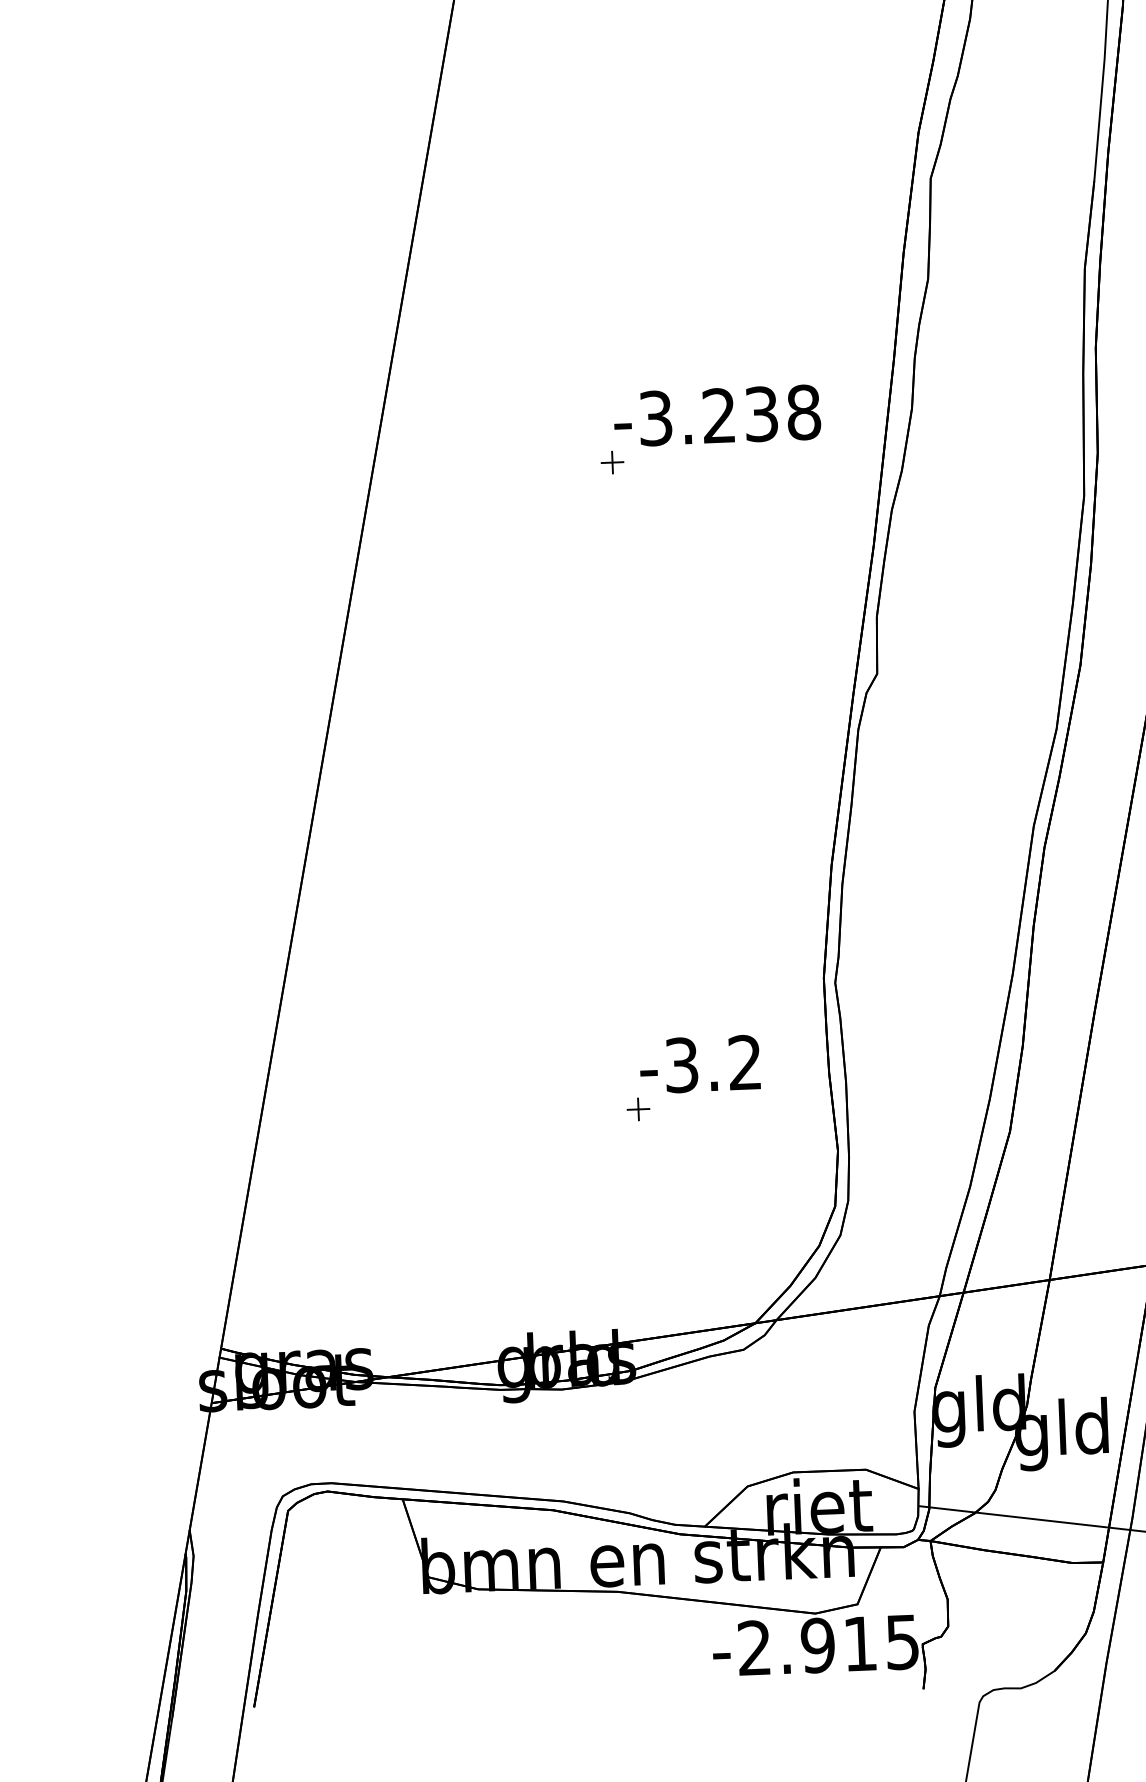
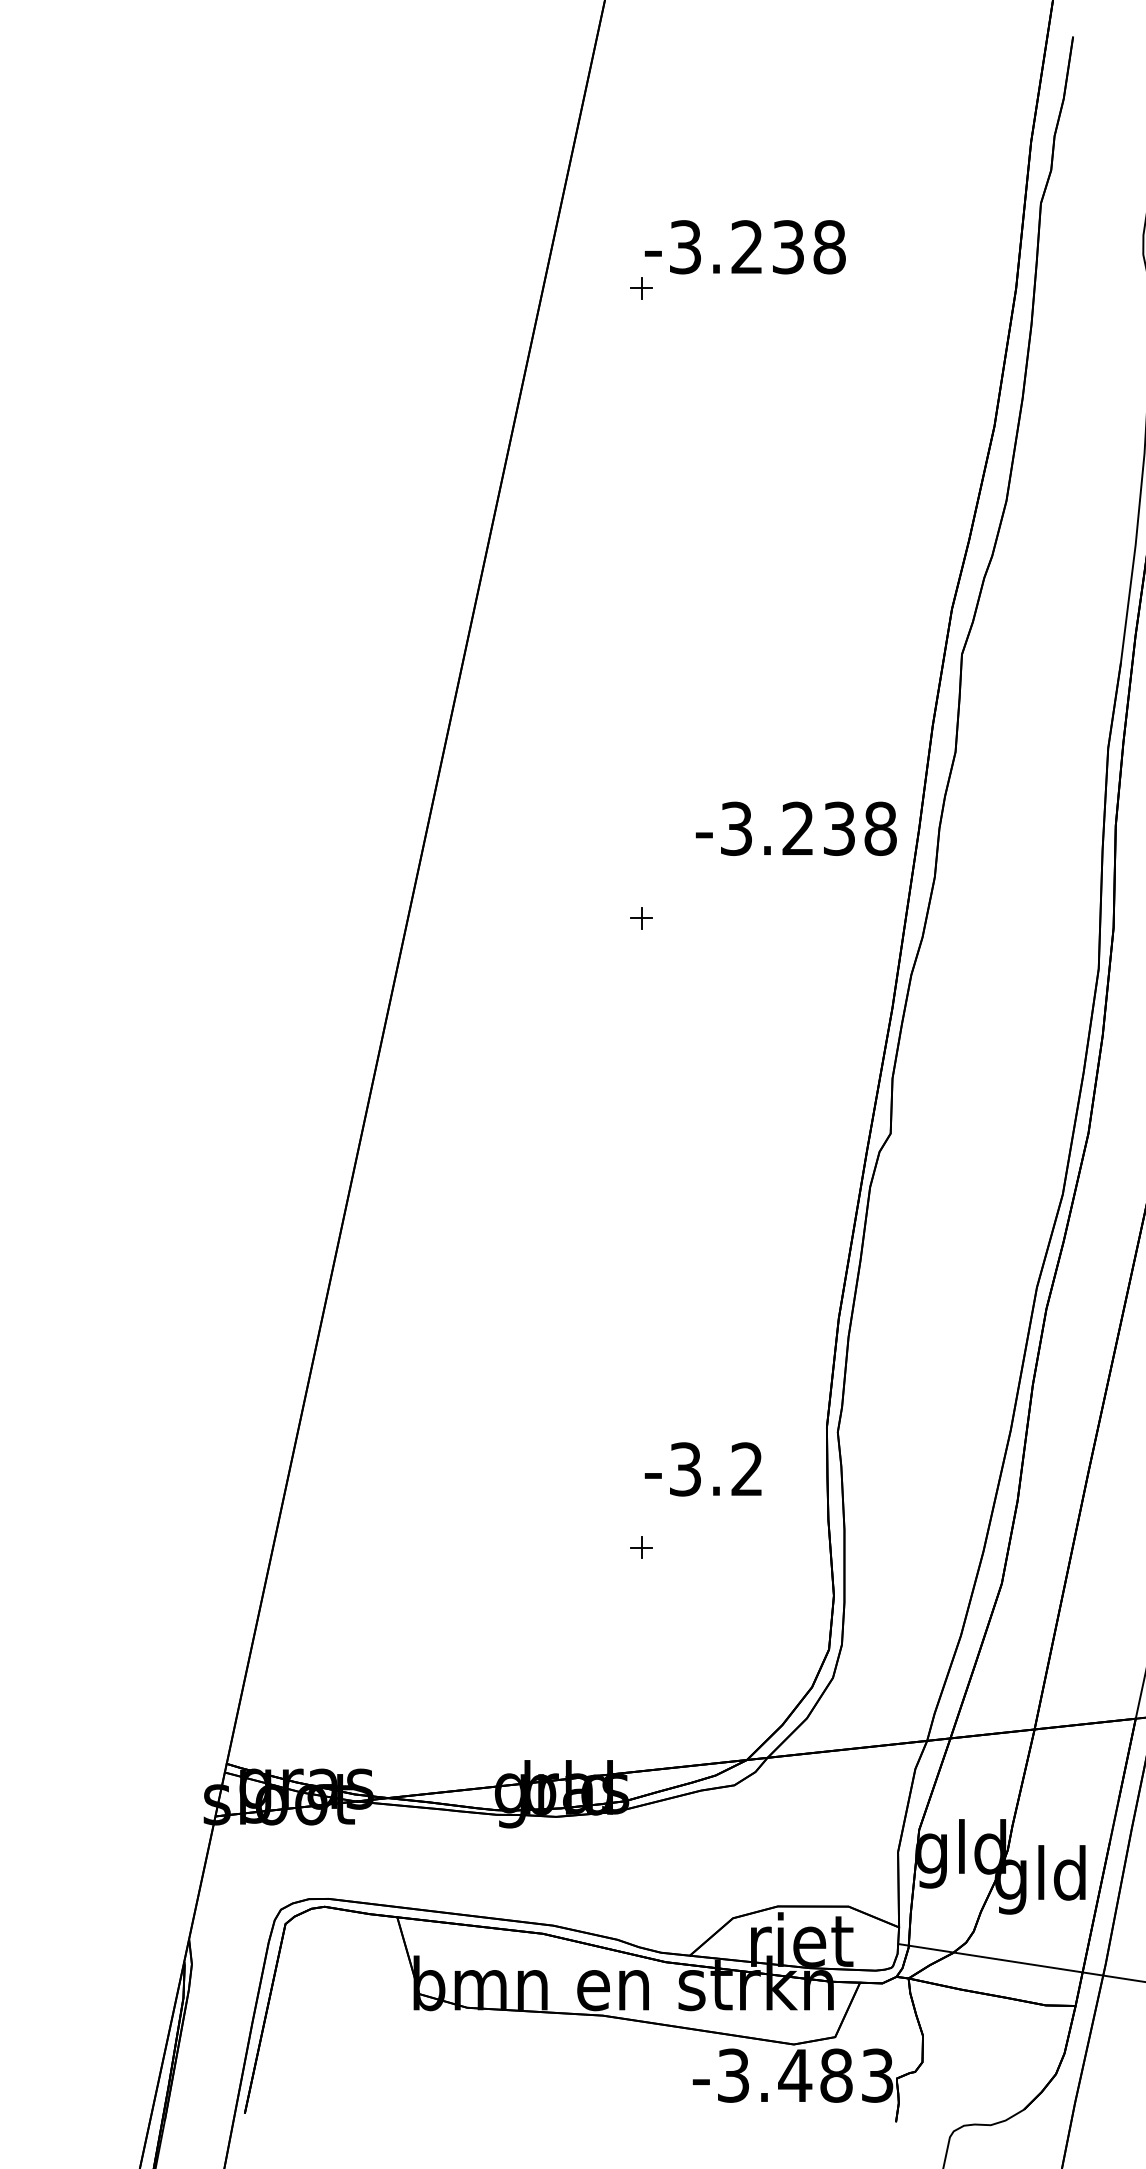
text: (716, 415) -> (795, 828), moved
text: (699, 1064) -> (702, 1469), moved
text: (828, 1644) -> (805, 2075), -2.915 -> -3.483

